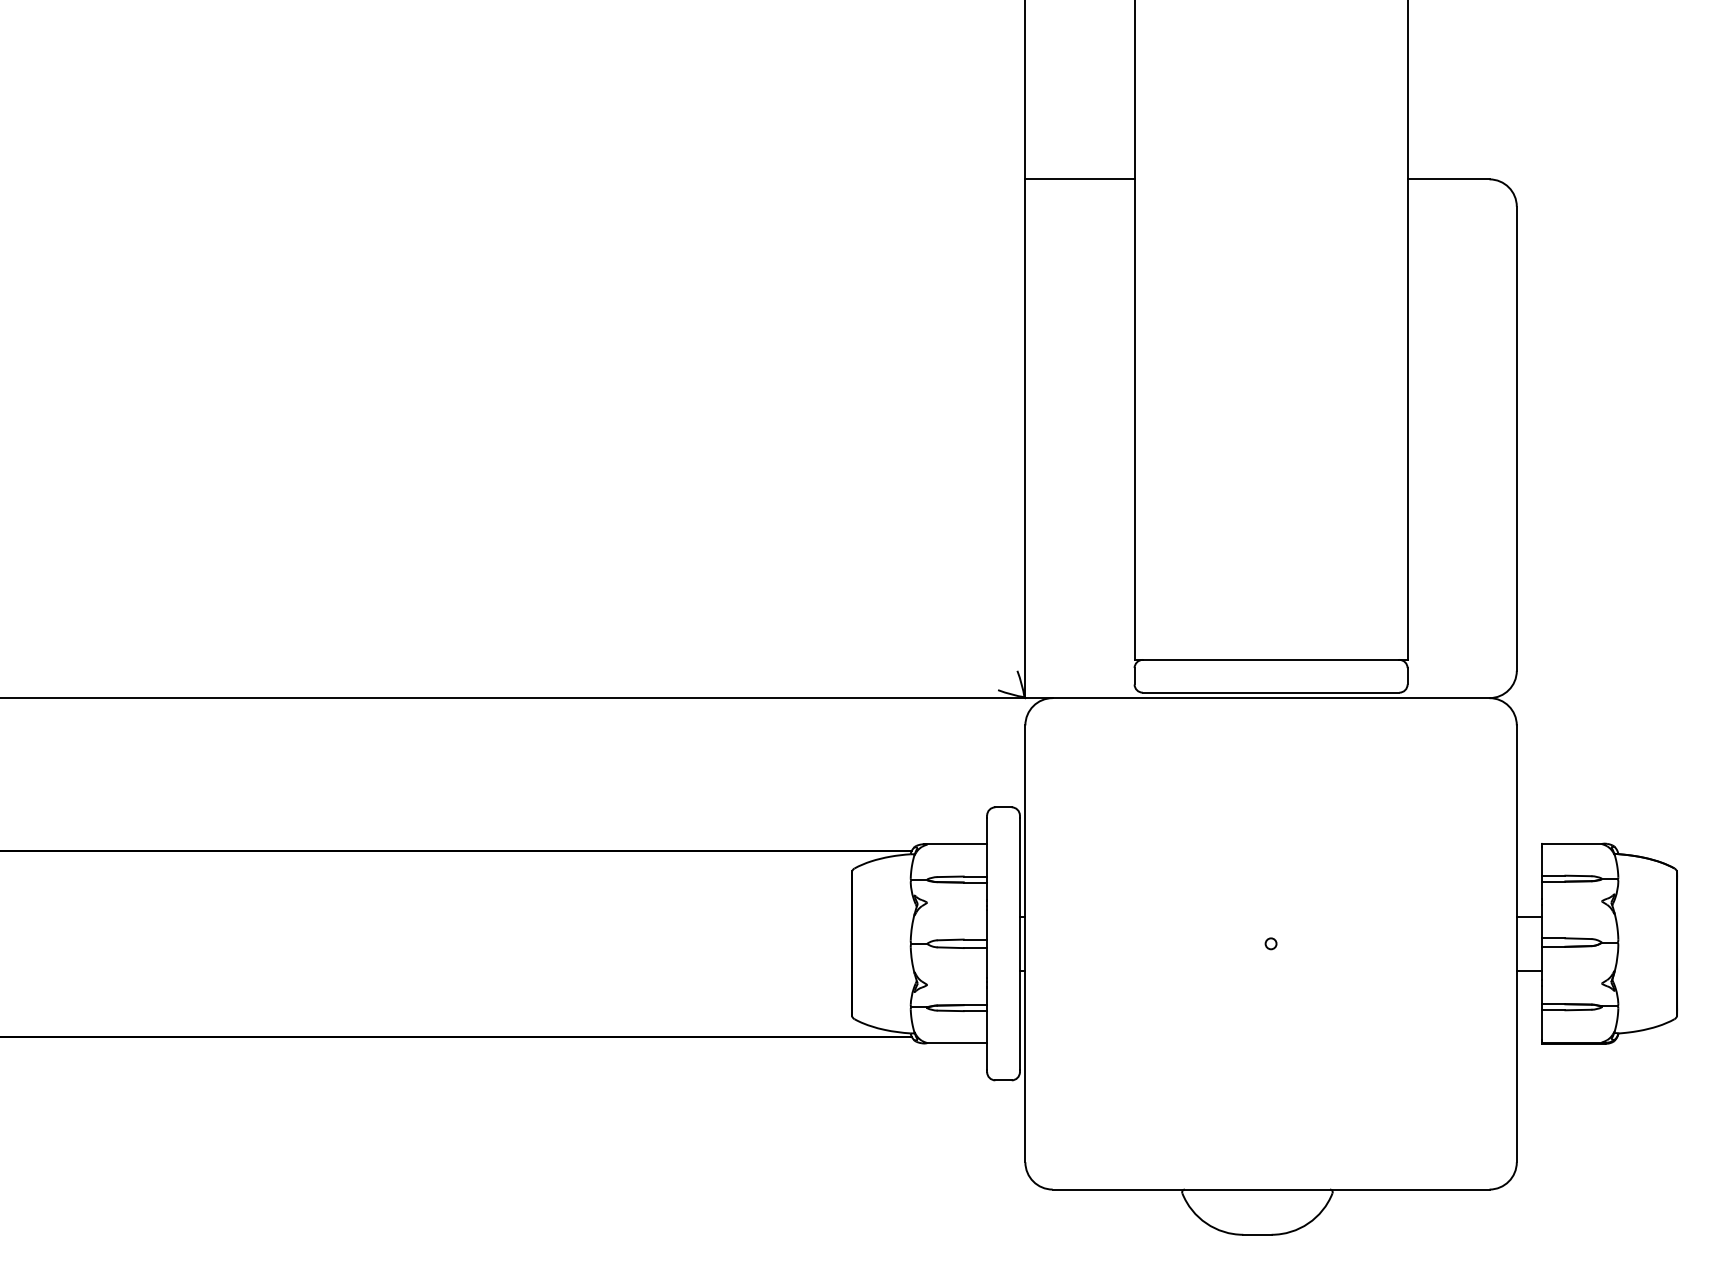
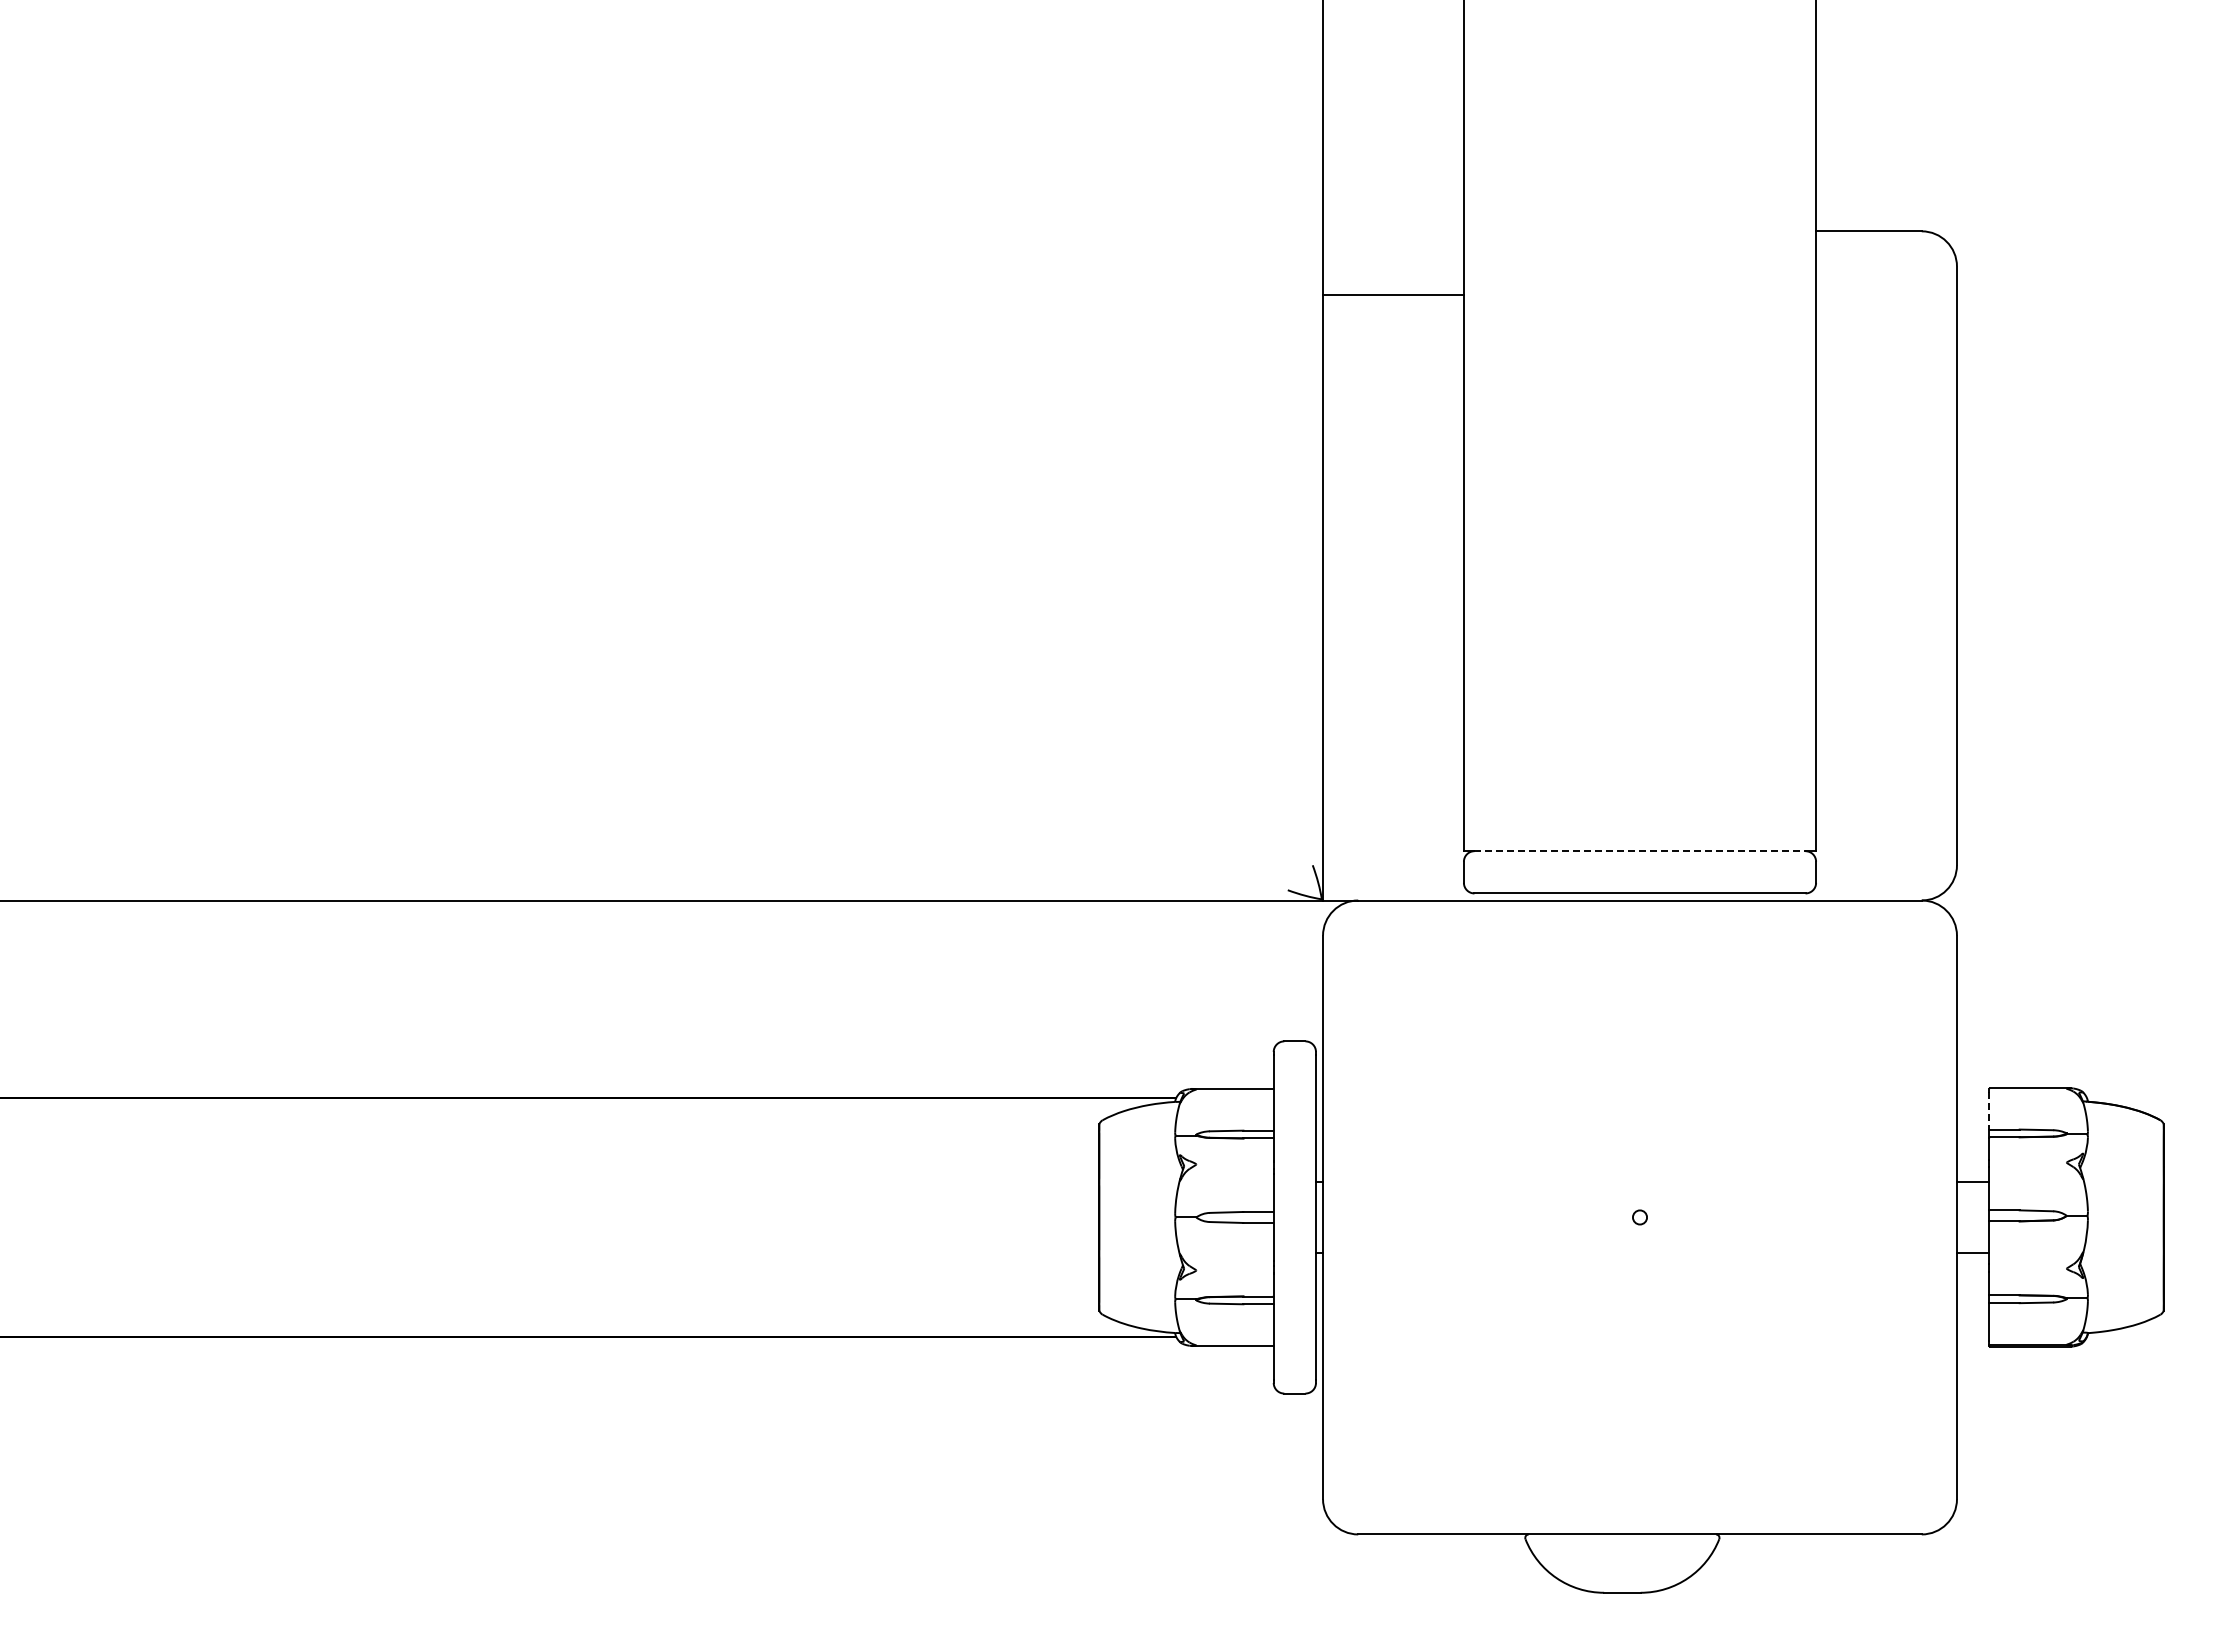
line: (1080, 179) -> (1393, 295), moved
line: (1271, 660) -> (1640, 851), solid -> dashed
line: (1542, 861) -> (1989, 1111), solid -> dashed

